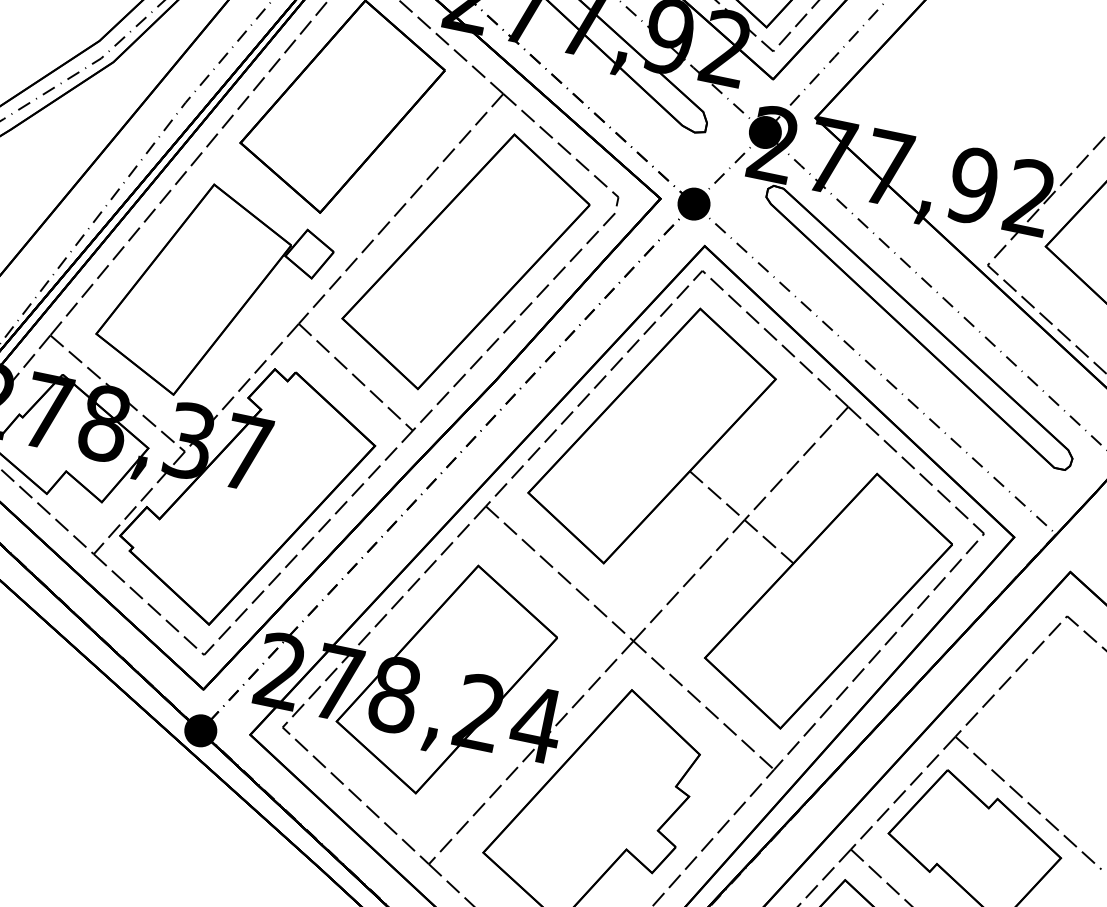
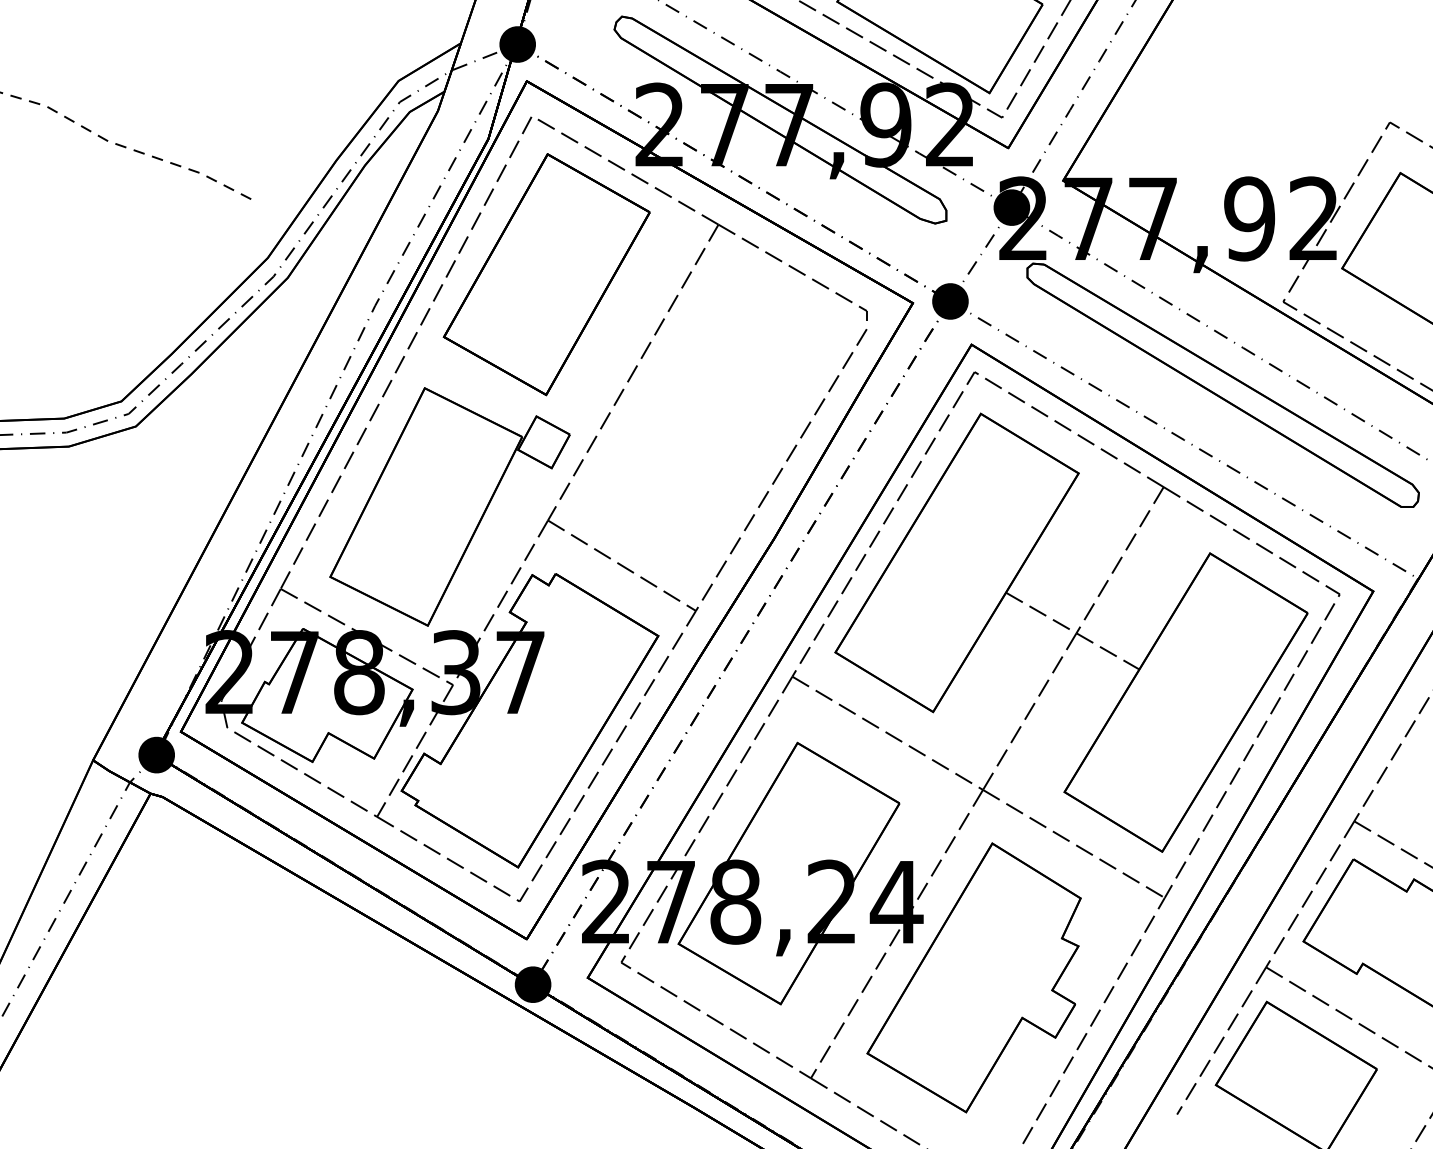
part: (465, 261) -> (715, 415), removed

